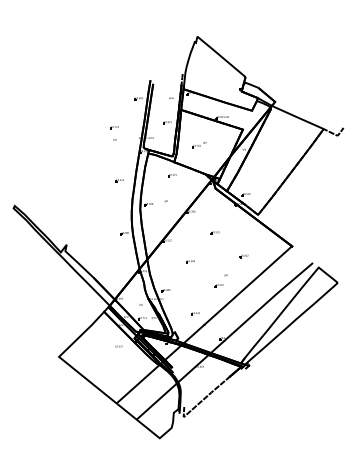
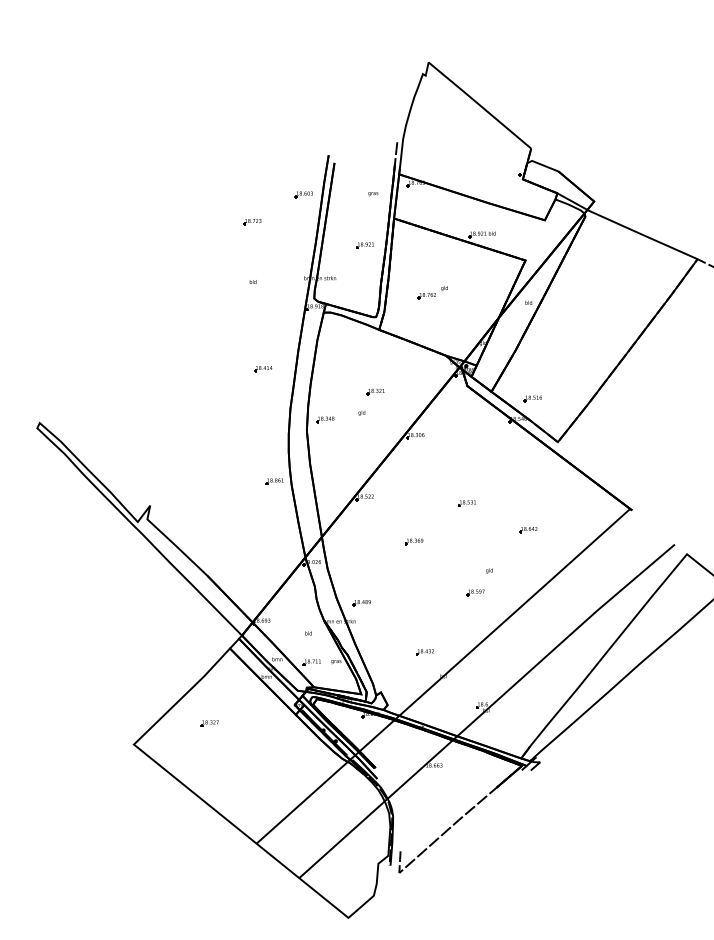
part: (114, 127) -> (252, 221), moved
part: (172, 175) -> (375, 392), moved
part: (214, 232) -> (465, 503), moved
part: (118, 346) -> (209, 722), moved

